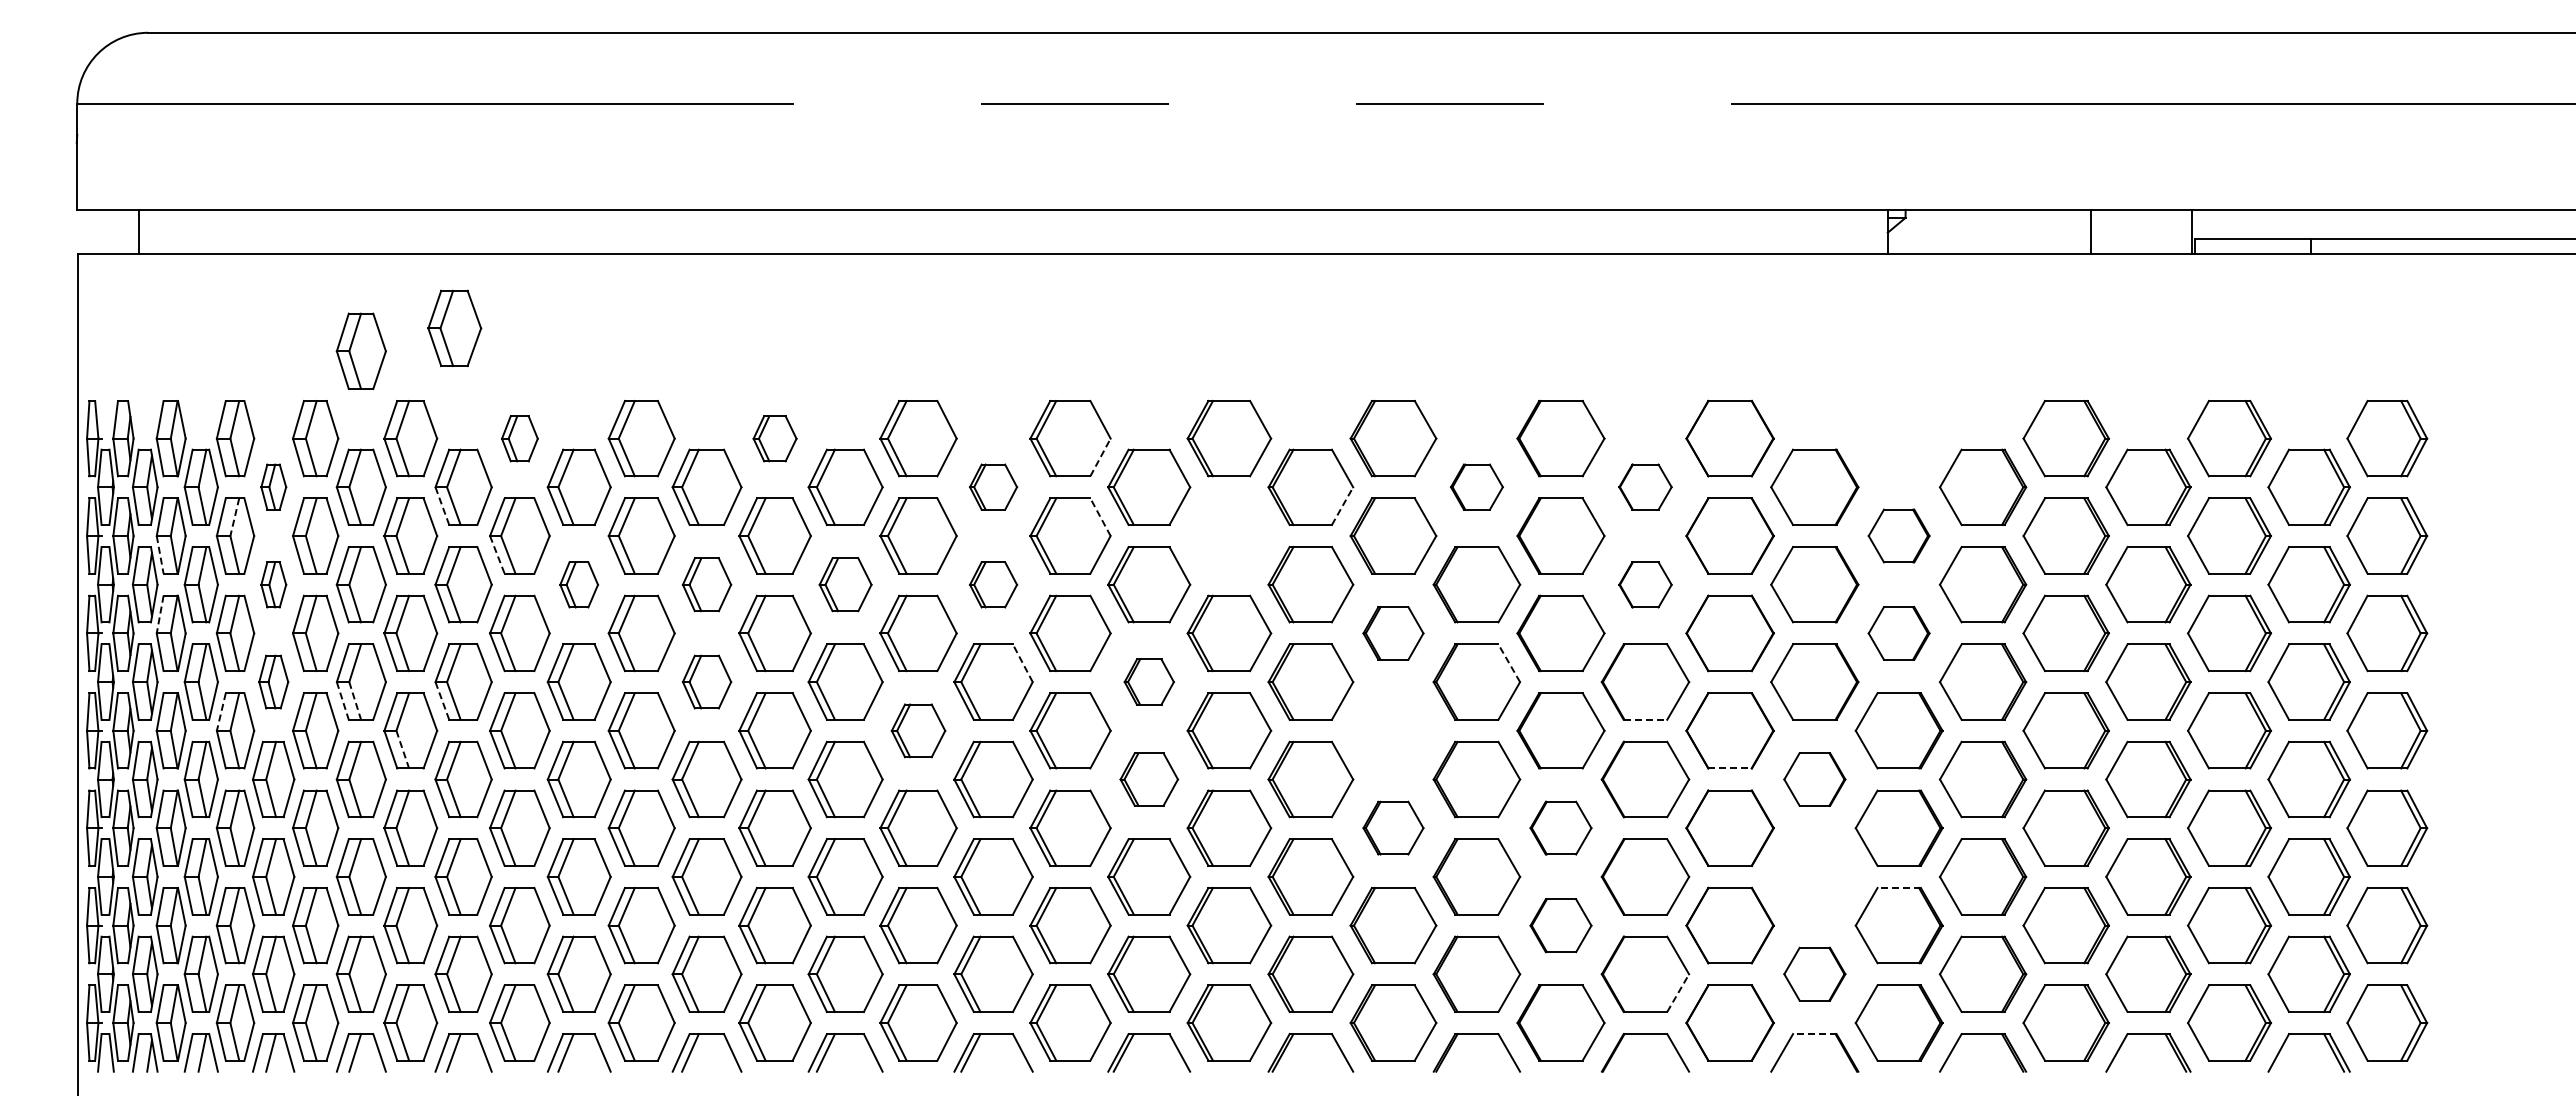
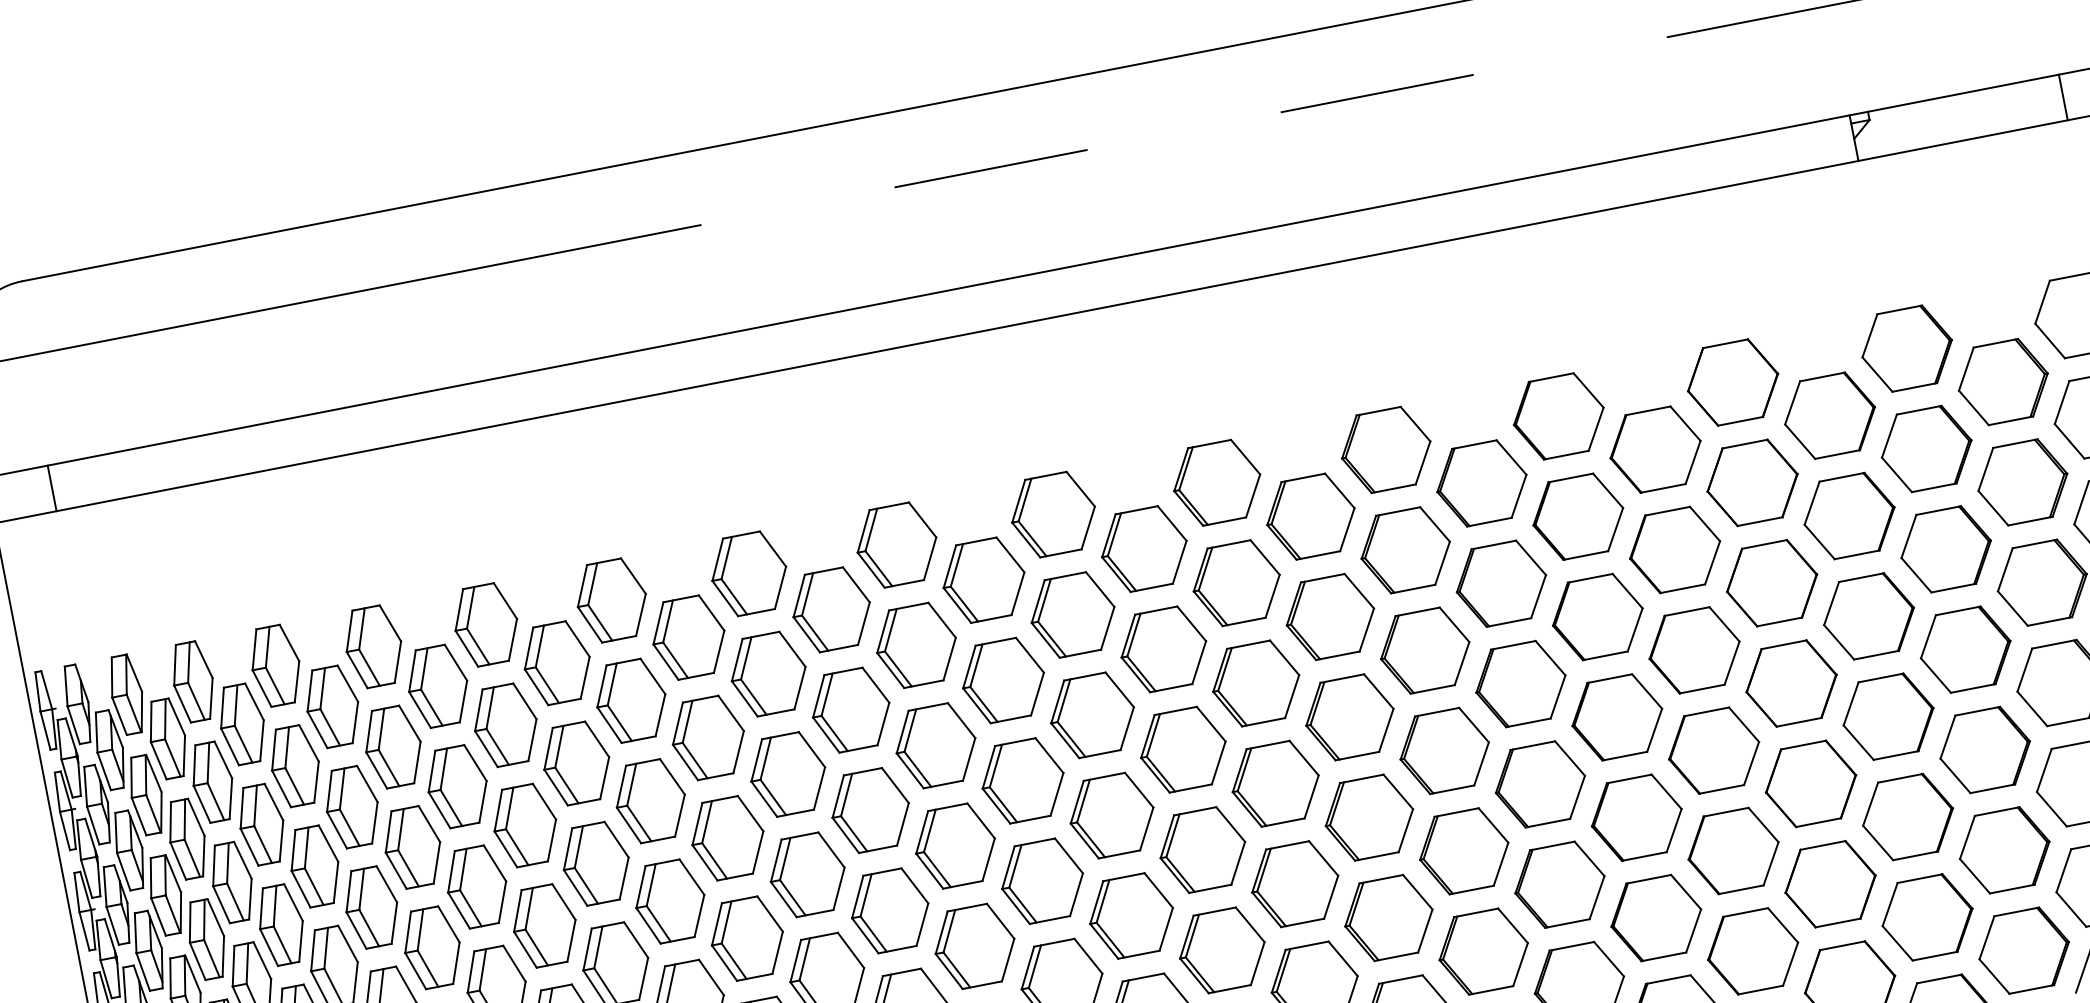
part: (454, 327) -> (396, 523), removed
part: (360, 350) -> (304, 566), removed
part: (519, 438) -> (485, 624), size x1.67
part: (774, 438) -> (748, 573), size x1.67
part: (1898, 438) -> (1906, 348), added
line: (1100, 457) -> (1088, 528), dashed -> solid
part: (273, 486) -> (242, 723), size x1.67
part: (993, 486) -> (983, 579), size x1.67
part: (1476, 486) -> (1481, 482), size x1.67
part: (1645, 486) -> (1655, 448), size x1.67
line: (442, 506) -> (420, 710), dashed -> solid
line: (1342, 506) -> (1347, 530), dashed -> solid
line: (1100, 516) -> (1100, 588), dashed -> solid
line: (234, 517) -> (208, 763), dashed -> solid
part: (1229, 535) -> (1236, 582), added
part: (1898, 535) -> (1925, 448), size x1.43
line: (160, 555) -> (139, 817), dashed -> solid
line: (497, 555) -> (486, 749), dashed -> solid
part: (273, 584) -> (261, 824), size x1.67
part: (578, 584) -> (575, 763), size x1.67
part: (706, 584) -> (707, 737), size x1.43
part: (845, 584) -> (850, 709), size x1.43
part: (993, 584) -> (1003, 680), size x1.67
part: (1645, 584) -> (1675, 549), size x1.67
line: (160, 615) -> (151, 879), dashed -> solid
part: (1393, 633) -> (1425, 650), size x1.43
part: (1898, 633) -> (1945, 549), size x1.43
line: (1022, 662) -> (1048, 754), dashed -> solid
line: (1509, 663) -> (1550, 658), dashed -> solid
part: (273, 681) -> (281, 924), size x1.43
part: (706, 681) -> (727, 837), size x1.43
part: (1149, 681) -> (1183, 749), size x1.67
line: (342, 700) -> (356, 930), dashed -> solid
line: (355, 700) -> (369, 927), dashed -> solid
line: (442, 701) -> (459, 911), dashed -> solid
line: (221, 712) -> (233, 966), dashed -> solid
line: (1645, 719) -> (1702, 688), dashed -> solid
part: (918, 730) -> (955, 845), size x1.43
part: (1393, 730) -> (1444, 750), added
line: (402, 749) -> (427, 968), dashed -> solid
line: (1730, 768) -> (1799, 722), dashed -> solid
part: (1149, 779) -> (1203, 849), size x1.43
part: (1814, 779) -> (1888, 716), size x1.43
part: (1393, 827) -> (1464, 850), size x1.43
part: (1560, 827) -> (1636, 817), size x1.43
part: (1814, 876) -> (1907, 816), added
line: (1899, 887) -> (1997, 811), dashed -> solid
part: (1560, 925) -> (1655, 918), size x1.43
part: (1814, 973) -> (1927, 916), size x1.43
line: (1678, 993) -> (1790, 964), dashed -> solid
line: (1814, 1034) -> (1939, 979), dashed -> solid

